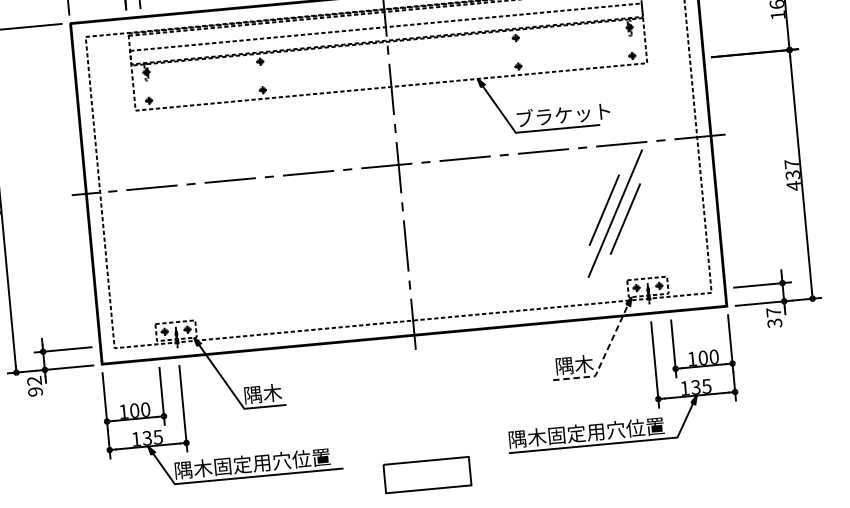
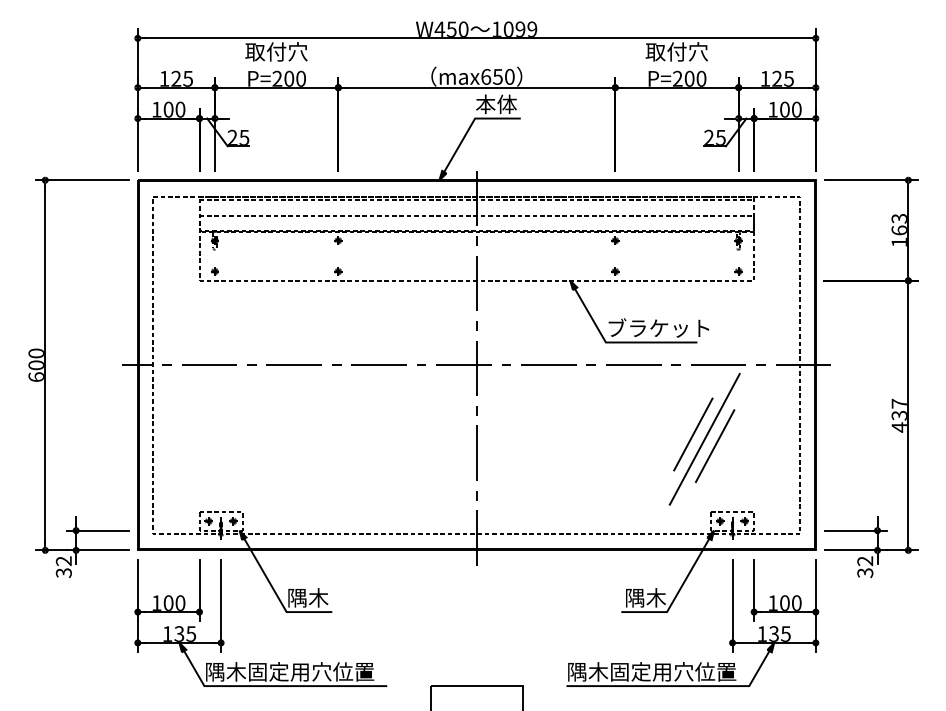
text: (774, 312) -> (865, 561), 37 -> 32
line: (604, 356) -> (678, 591), dashed -> solid
text: (35, 392) -> (63, 573), 92 -> 32

